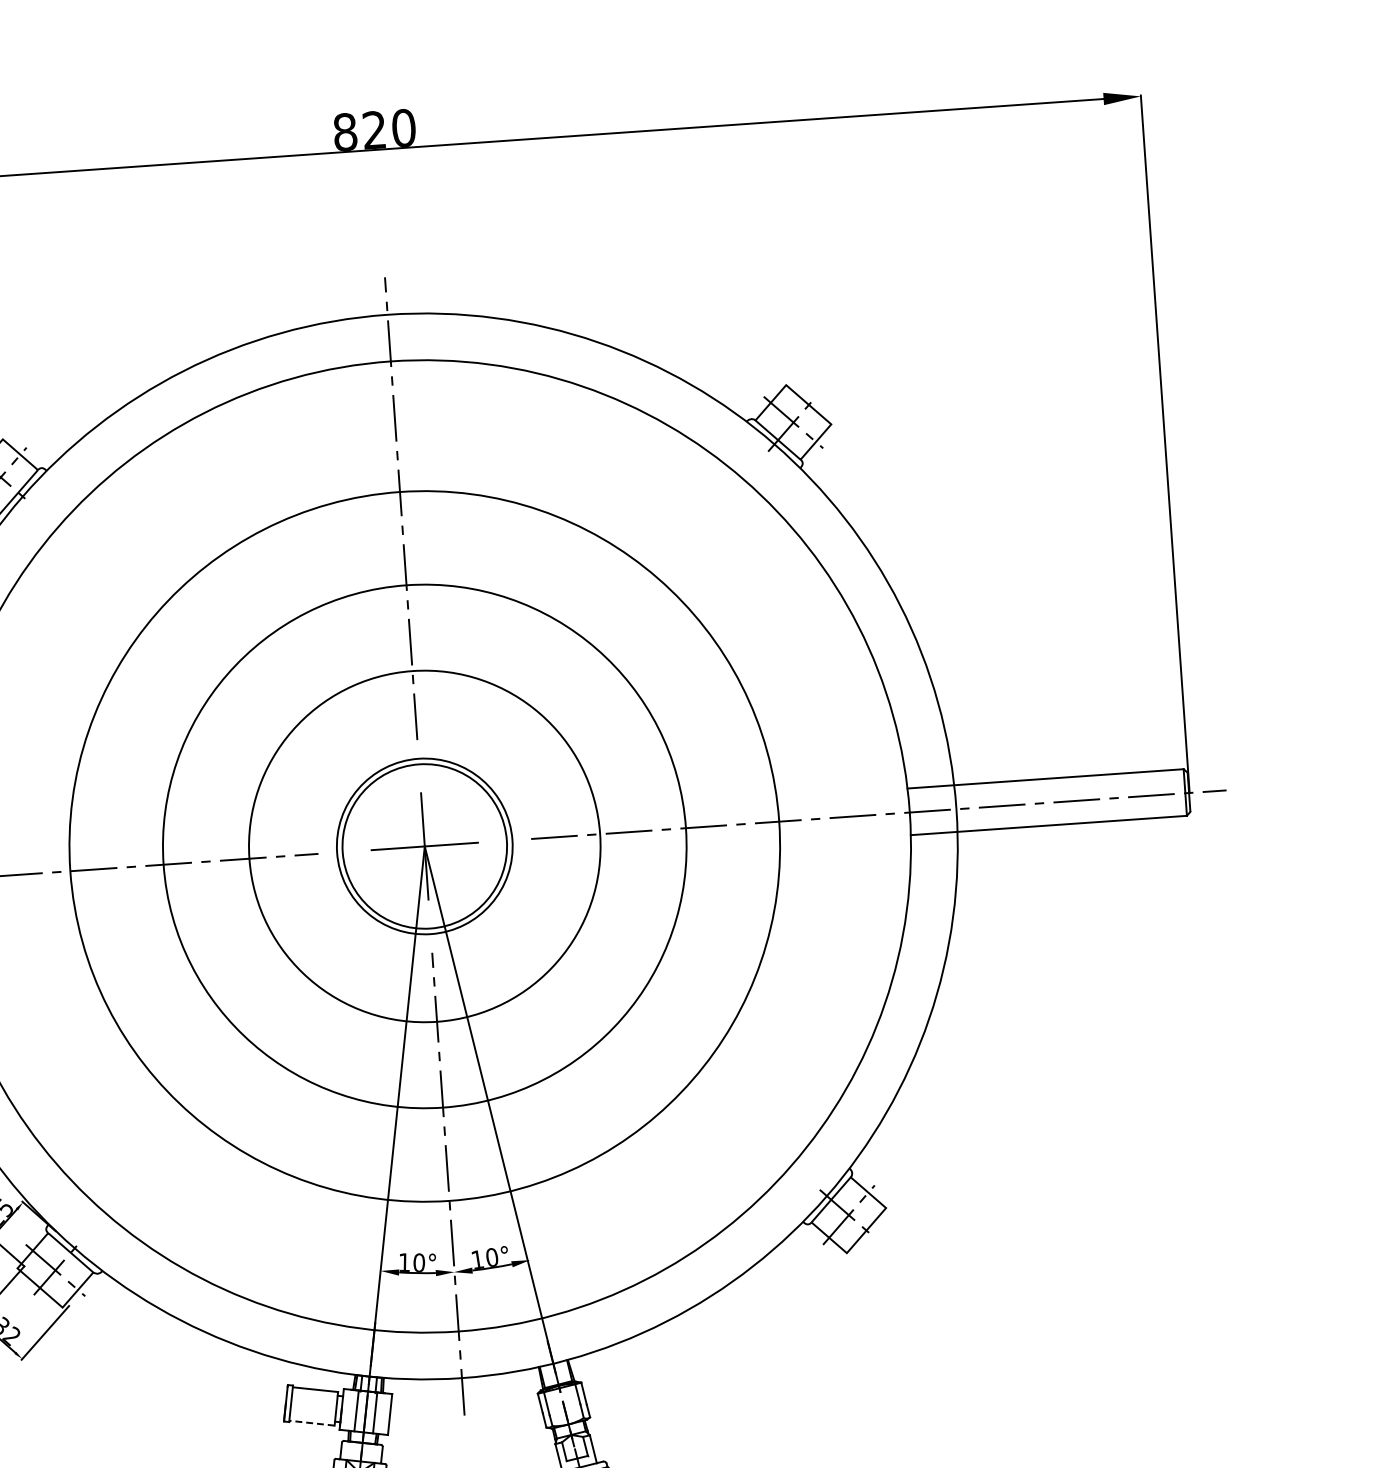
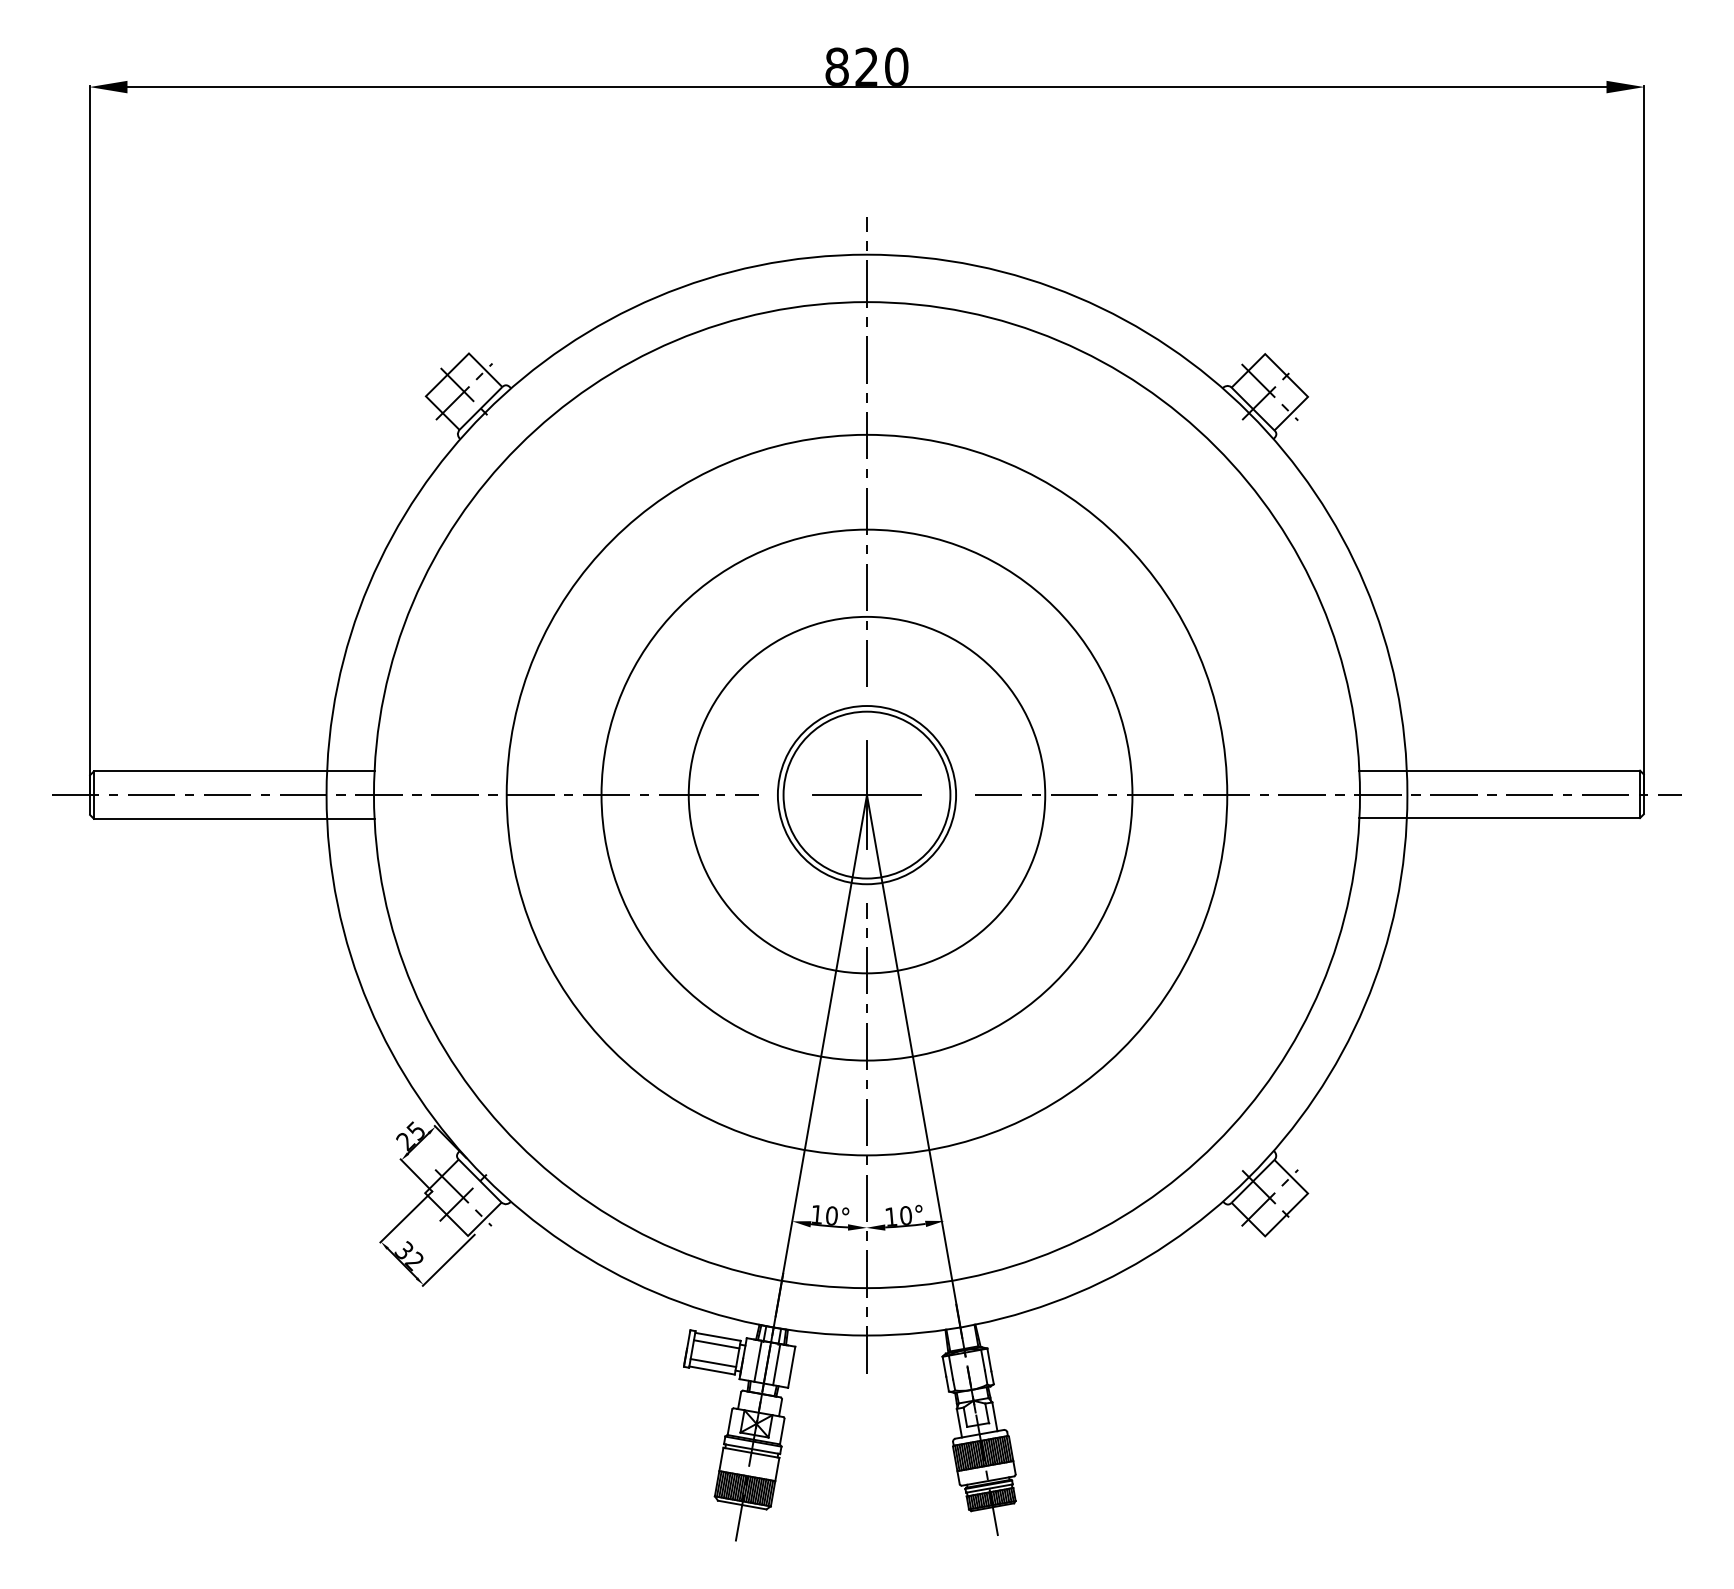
line: (314, 1397) -> (716, 1344), added
line: (312, 1416) -> (713, 1363), added
line: (311, 1423) -> (711, 1370), dashed -> solid

